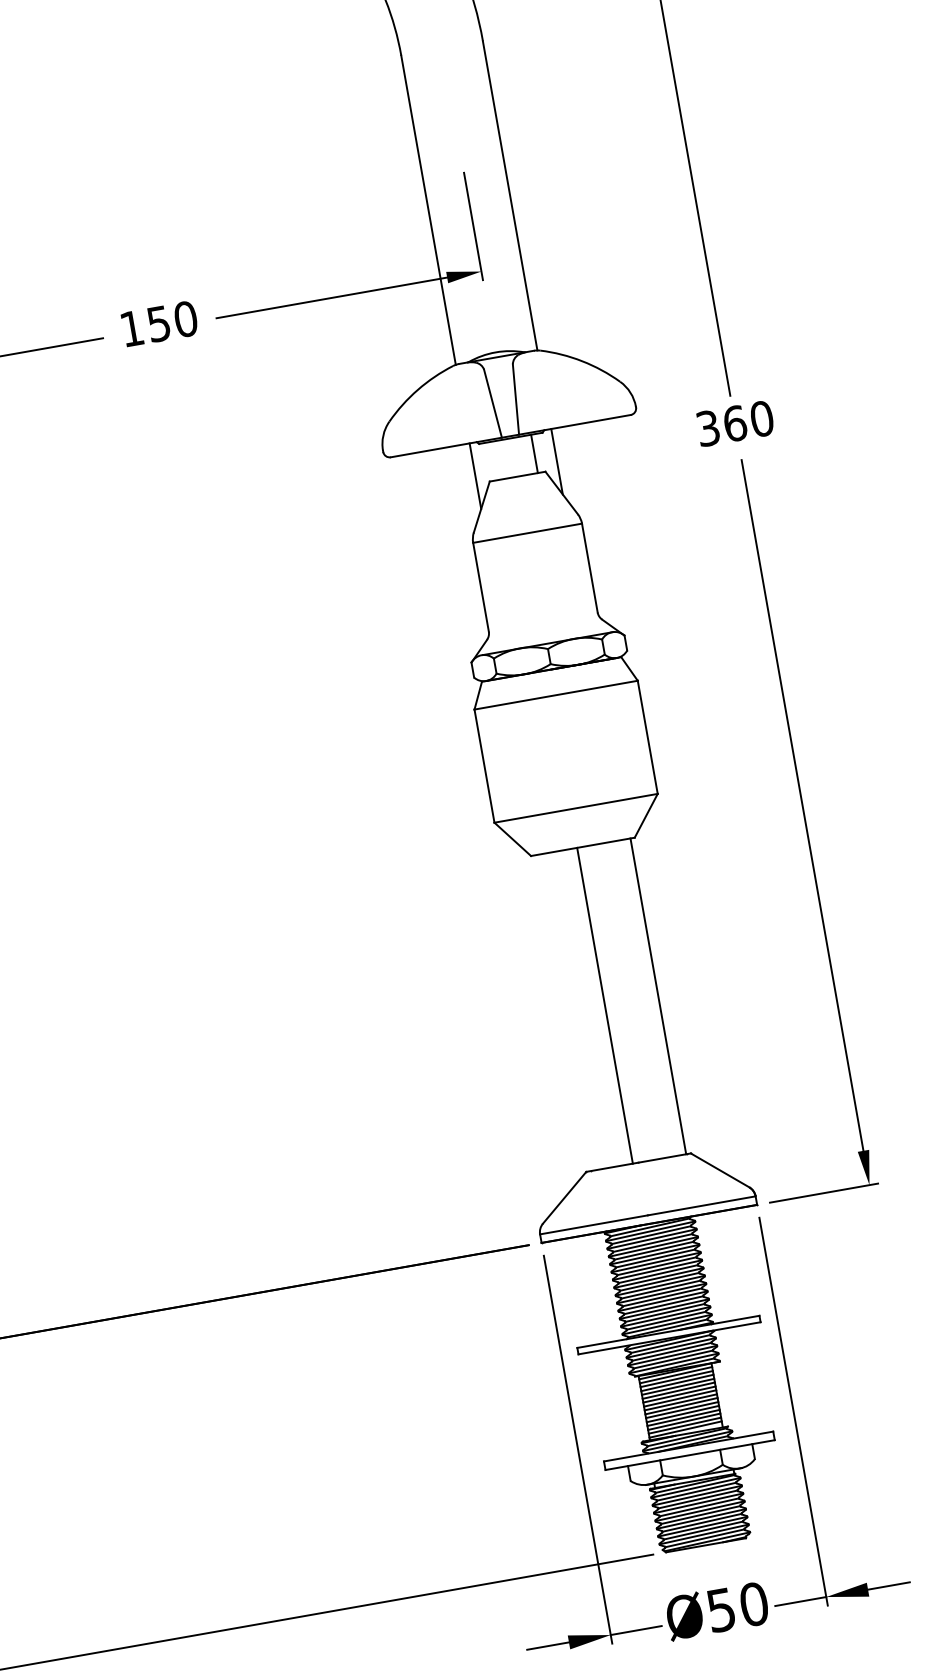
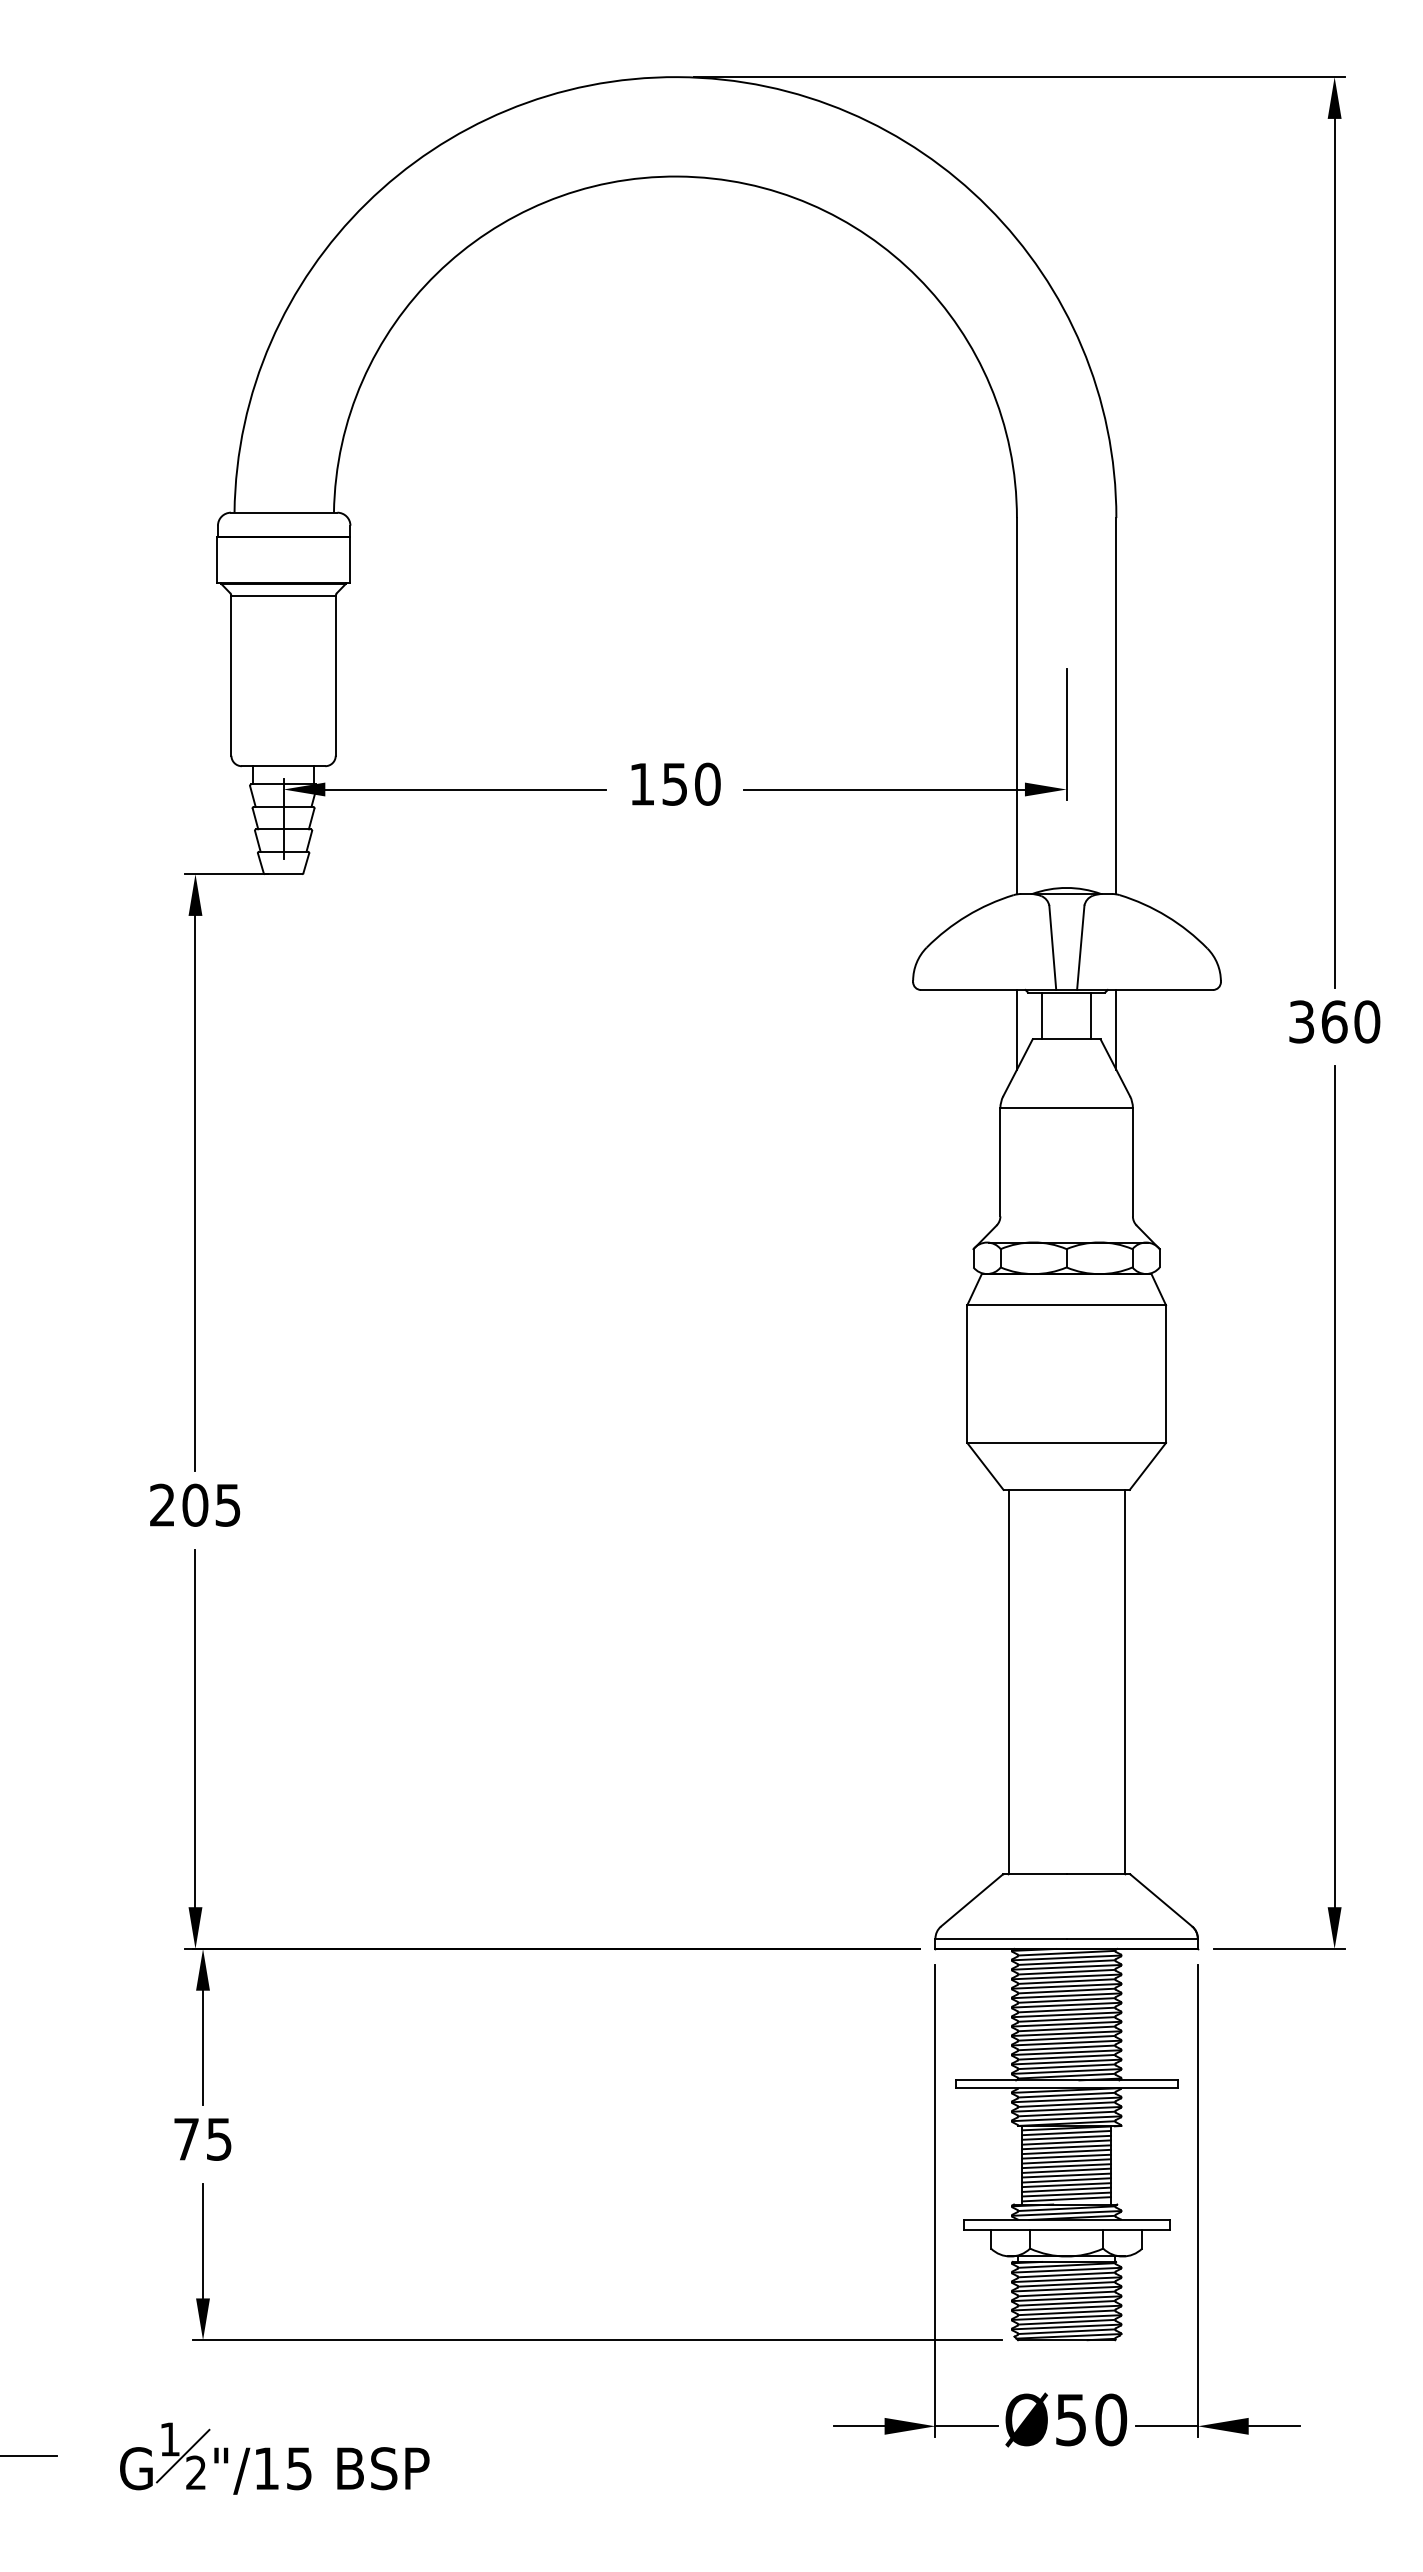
line: (493, 460) -> (1041, 1015), added
line: (604, 1005) -> (1008, 1681), moved

